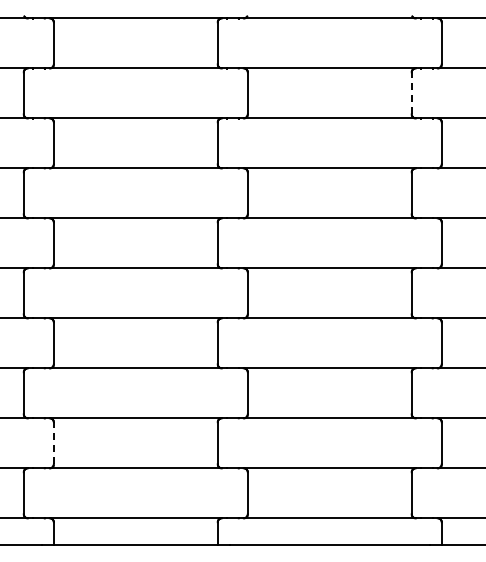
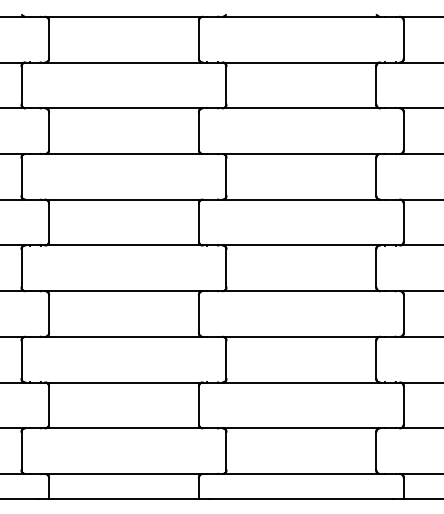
line: (411, 92) -> (376, 84), dashed -> solid
line: (54, 442) -> (49, 404), dashed -> solid

